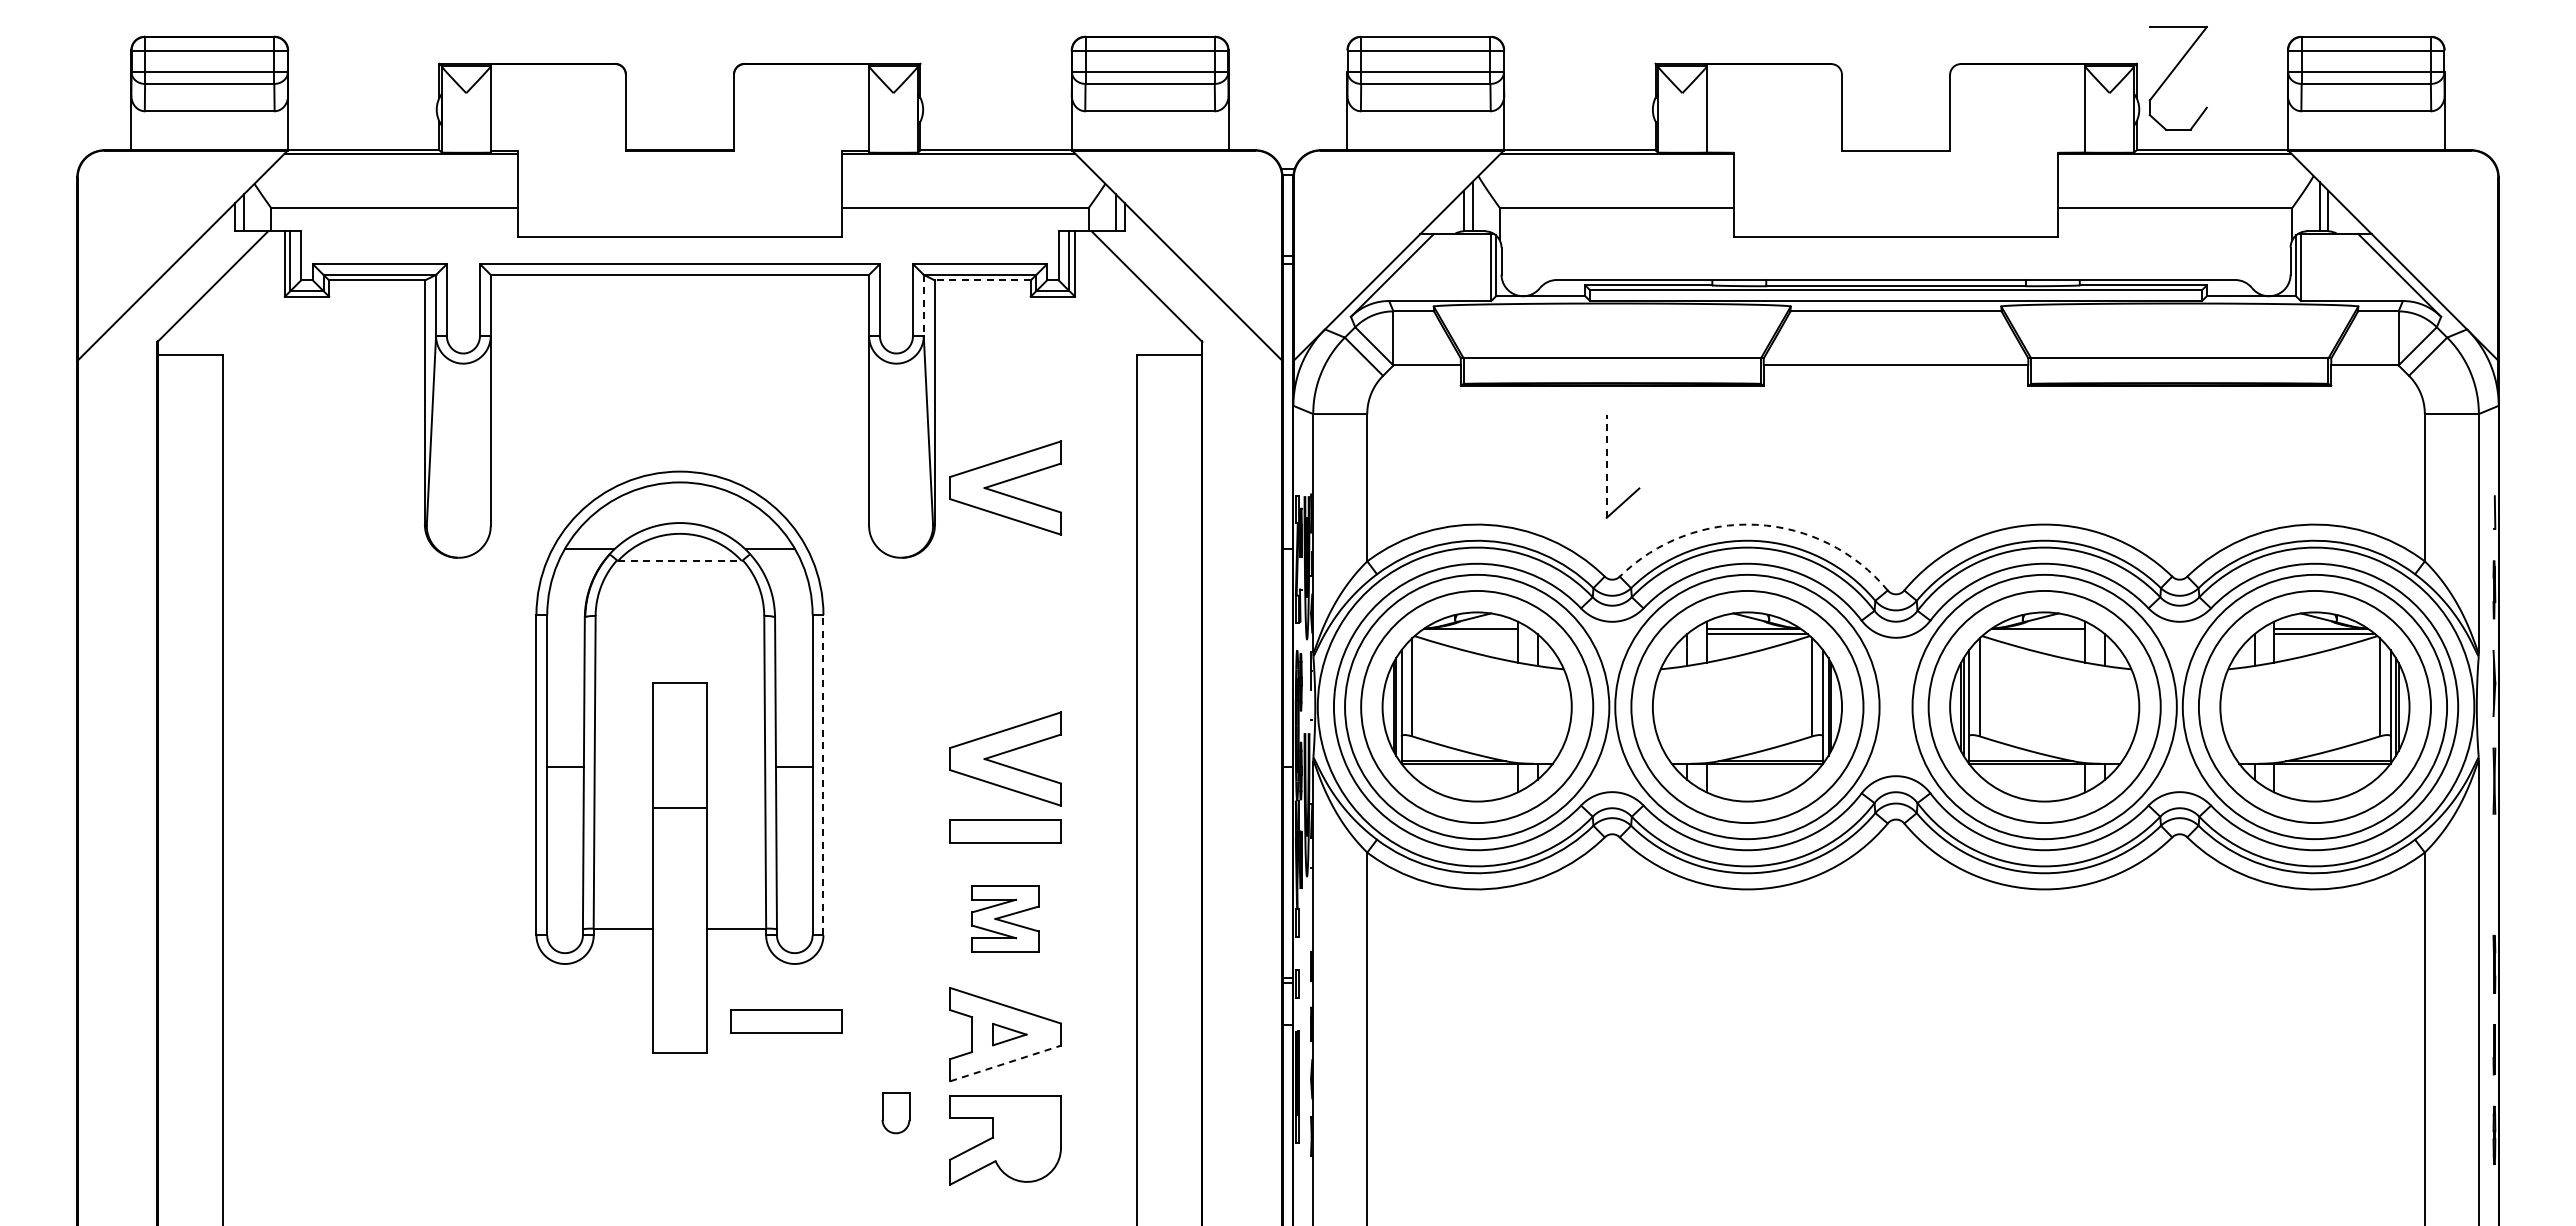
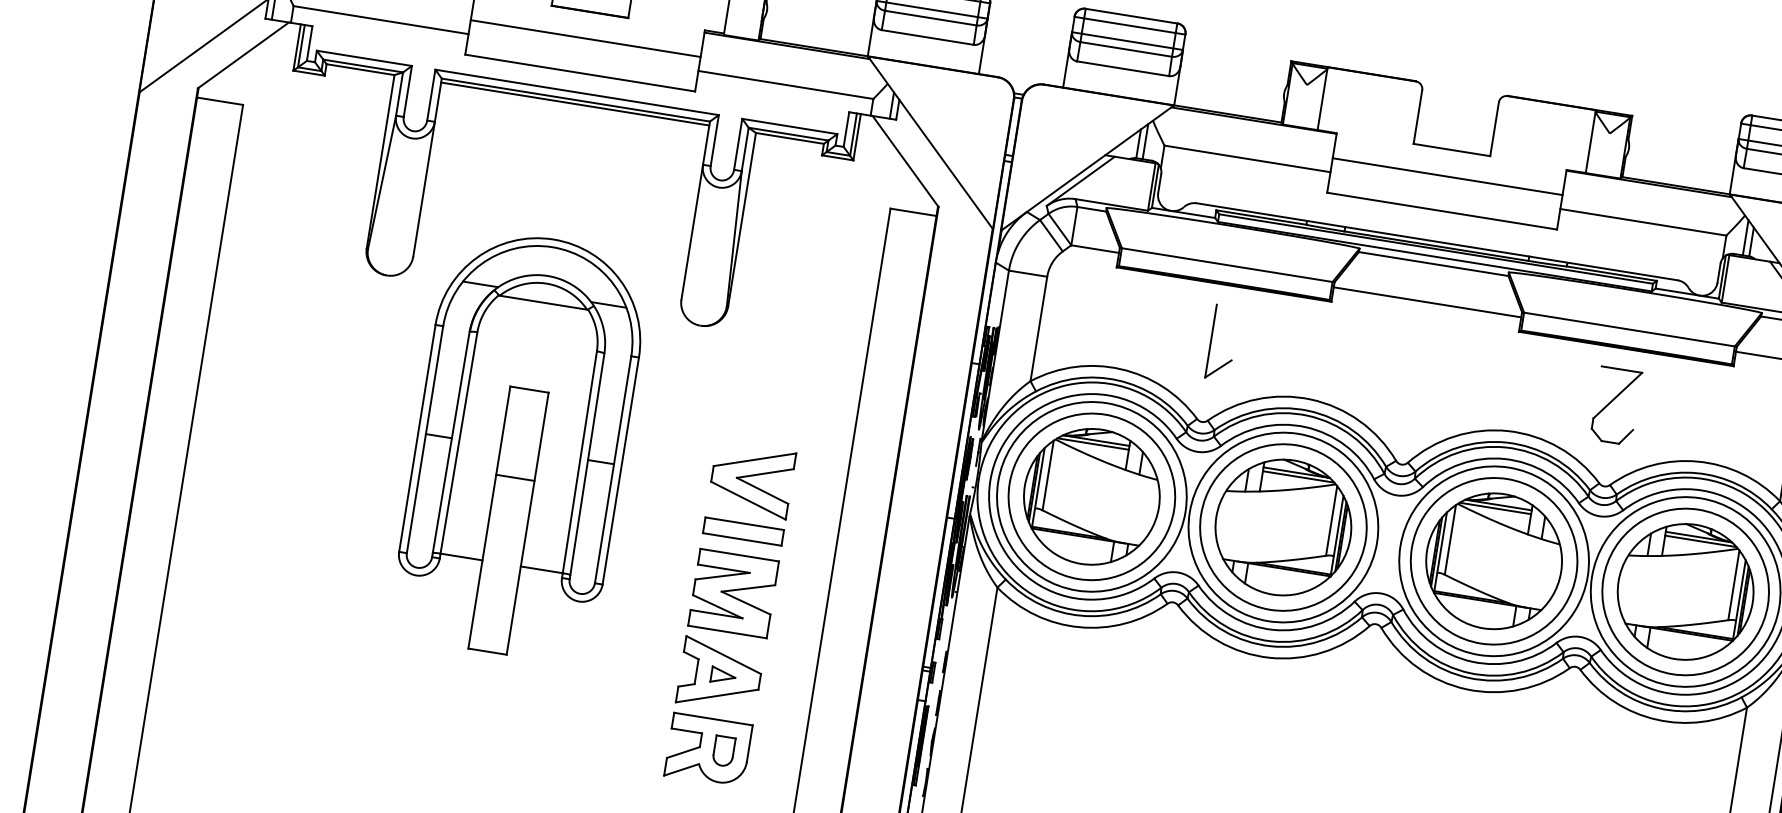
part: (2171, 74) -> (1611, 402), moved
line: (679, 188) -> (585, 38), added
line: (1895, 188) -> (1447, 176), added
line: (679, 280) -> (574, 104), added
line: (982, 280) -> (789, 138), dashed -> solid
line: (923, 305) -> (745, 149), dashed -> solid
line: (1606, 465) -> (1210, 340), dashed -> solid
part: (1005, 487) -> (782, 287), removed
arc: (1756, 524) -> (1310, 399), dashed -> solid
line: (679, 560) -> (543, 302), dashed -> solid
line: (1466, 634) -> (1092, 444), added
line: (2034, 634) -> (1495, 508), added
line: (823, 774) -> (620, 470), dashed -> solid
part: (1005, 918) -> (733, 593), size x1.67
part: (786, 1021) -> (566, 641), removed
line: (1006, 1063) -> (717, 696), dashed -> solid
part: (895, 1113) -> (723, 751), moved

